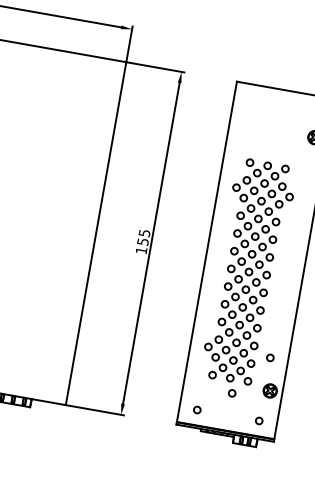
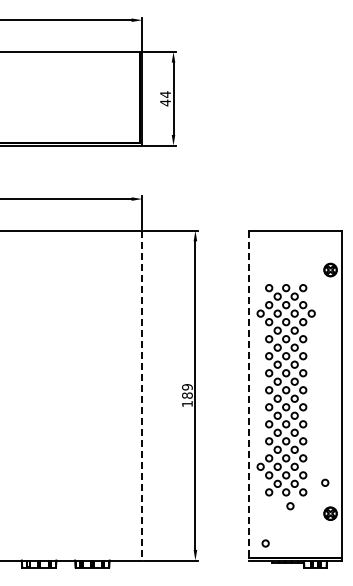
line: (96, 233) -> (142, 395), solid -> dashed
text: (143, 237) -> (187, 391), 155 -> 189
line: (206, 253) -> (248, 395), solid -> dashed
part: (246, 279) -> (285, 397), moved
circle: (259, 420) -> (325, 543), removed

